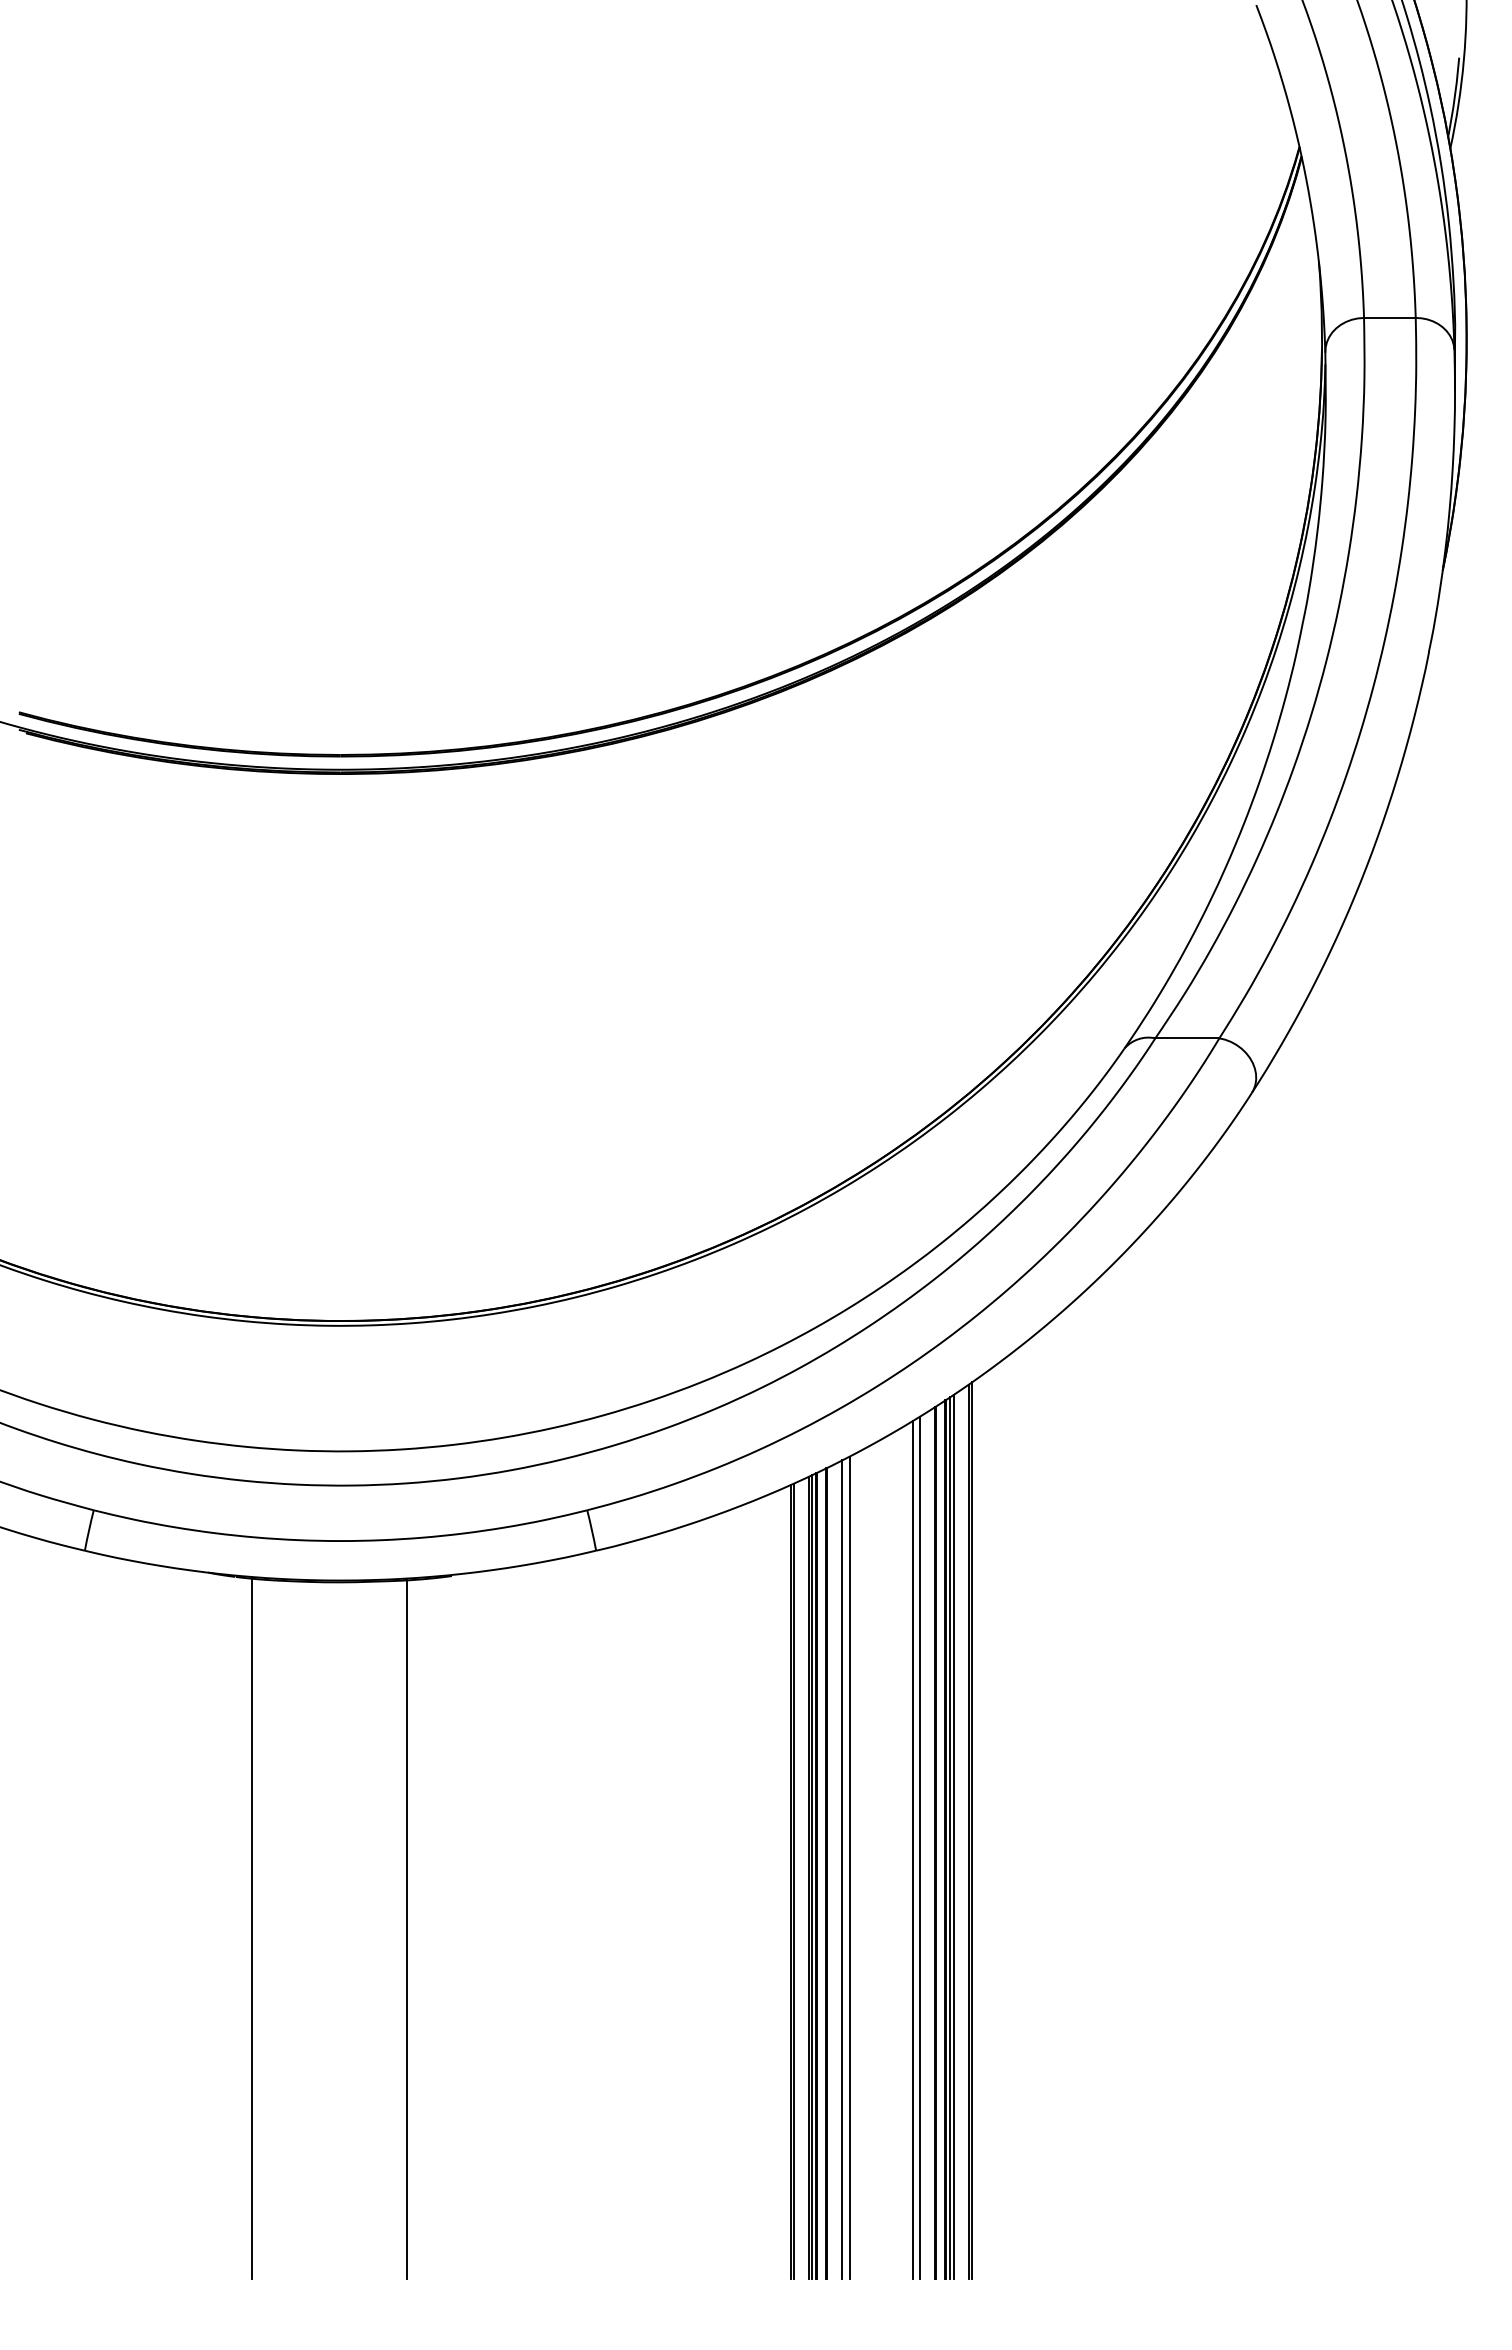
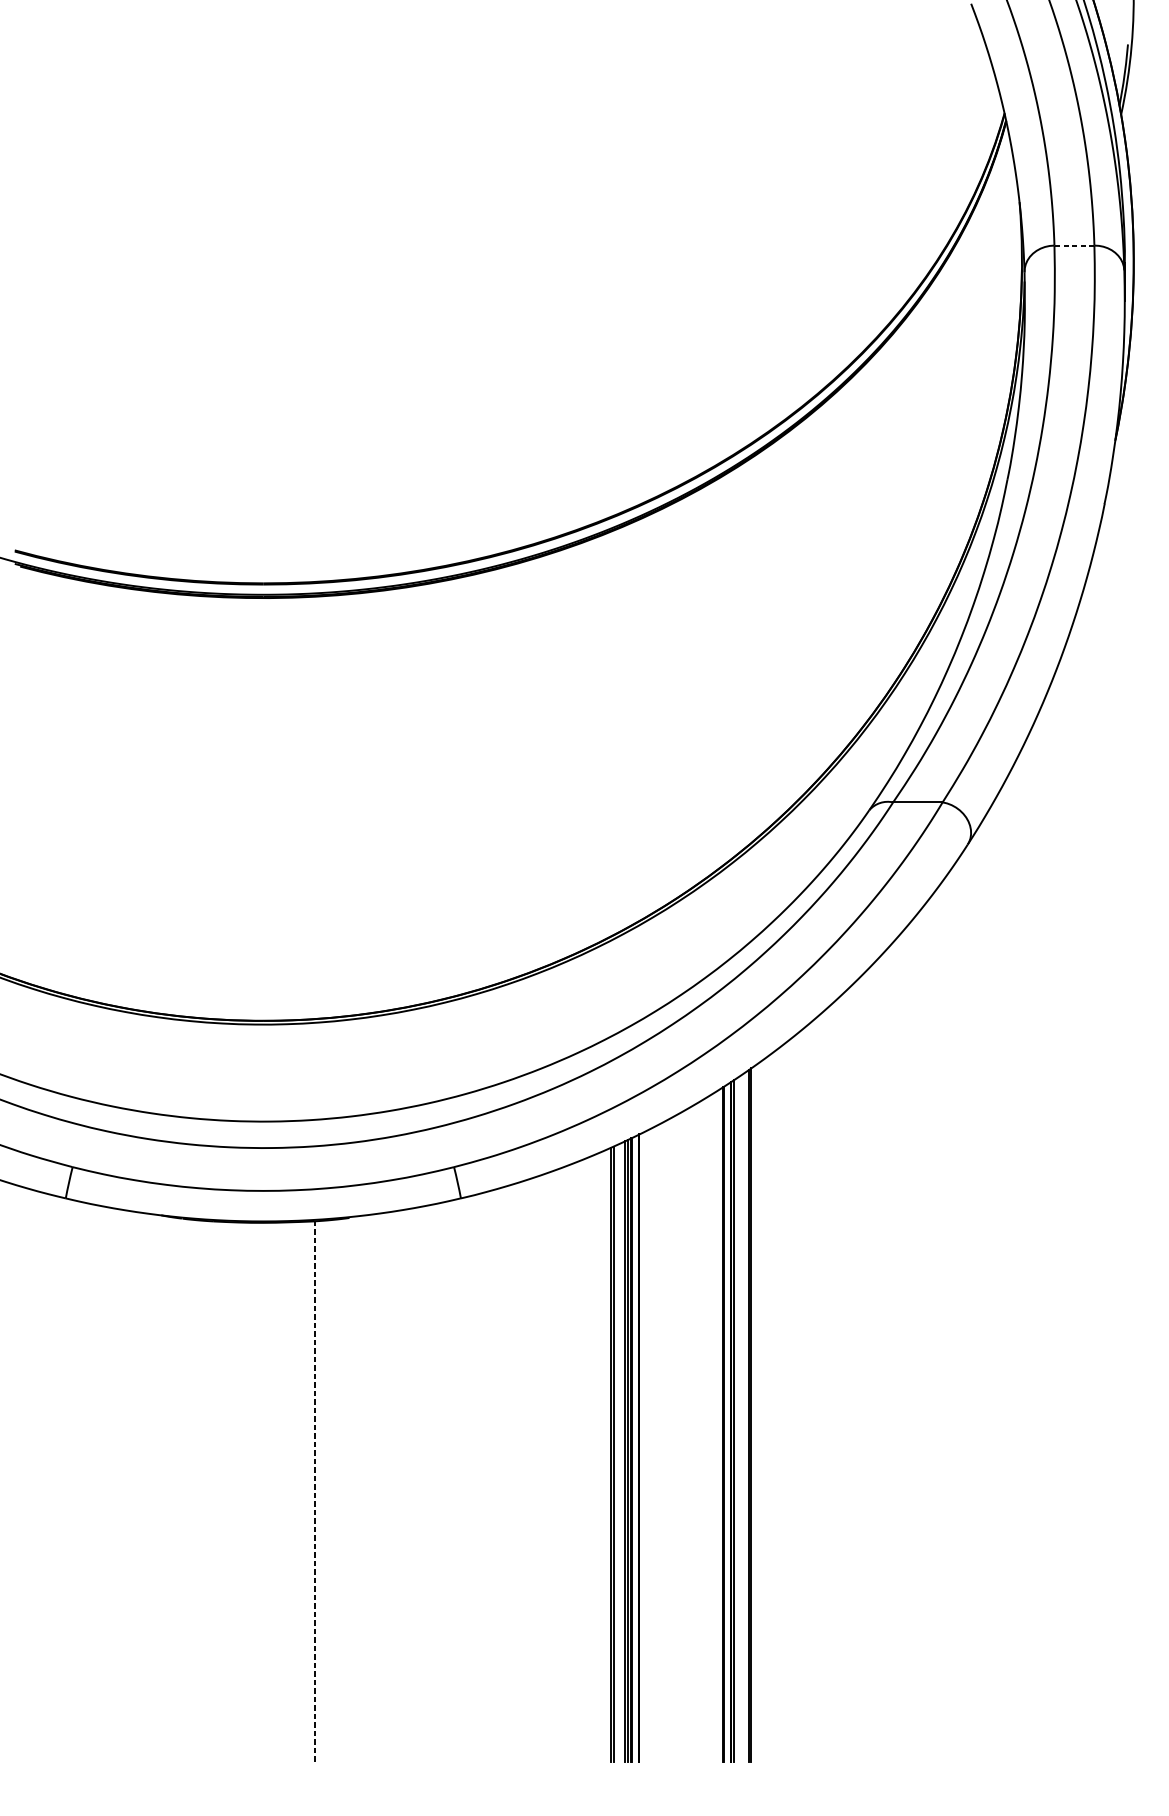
line: (1389, 317) -> (1074, 245), solid -> dashed
line: (953, 1836) -> (737, 1419), removed
line: (920, 1847) -> (711, 1427), removed
line: (912, 1850) -> (705, 1430), removed
line: (849, 1867) -> (656, 1443), removed
line: (842, 1869) -> (651, 1444), removed
line: (251, 1928) -> (194, 1490), removed
line: (406, 1929) -> (314, 1491), solid -> dashed

